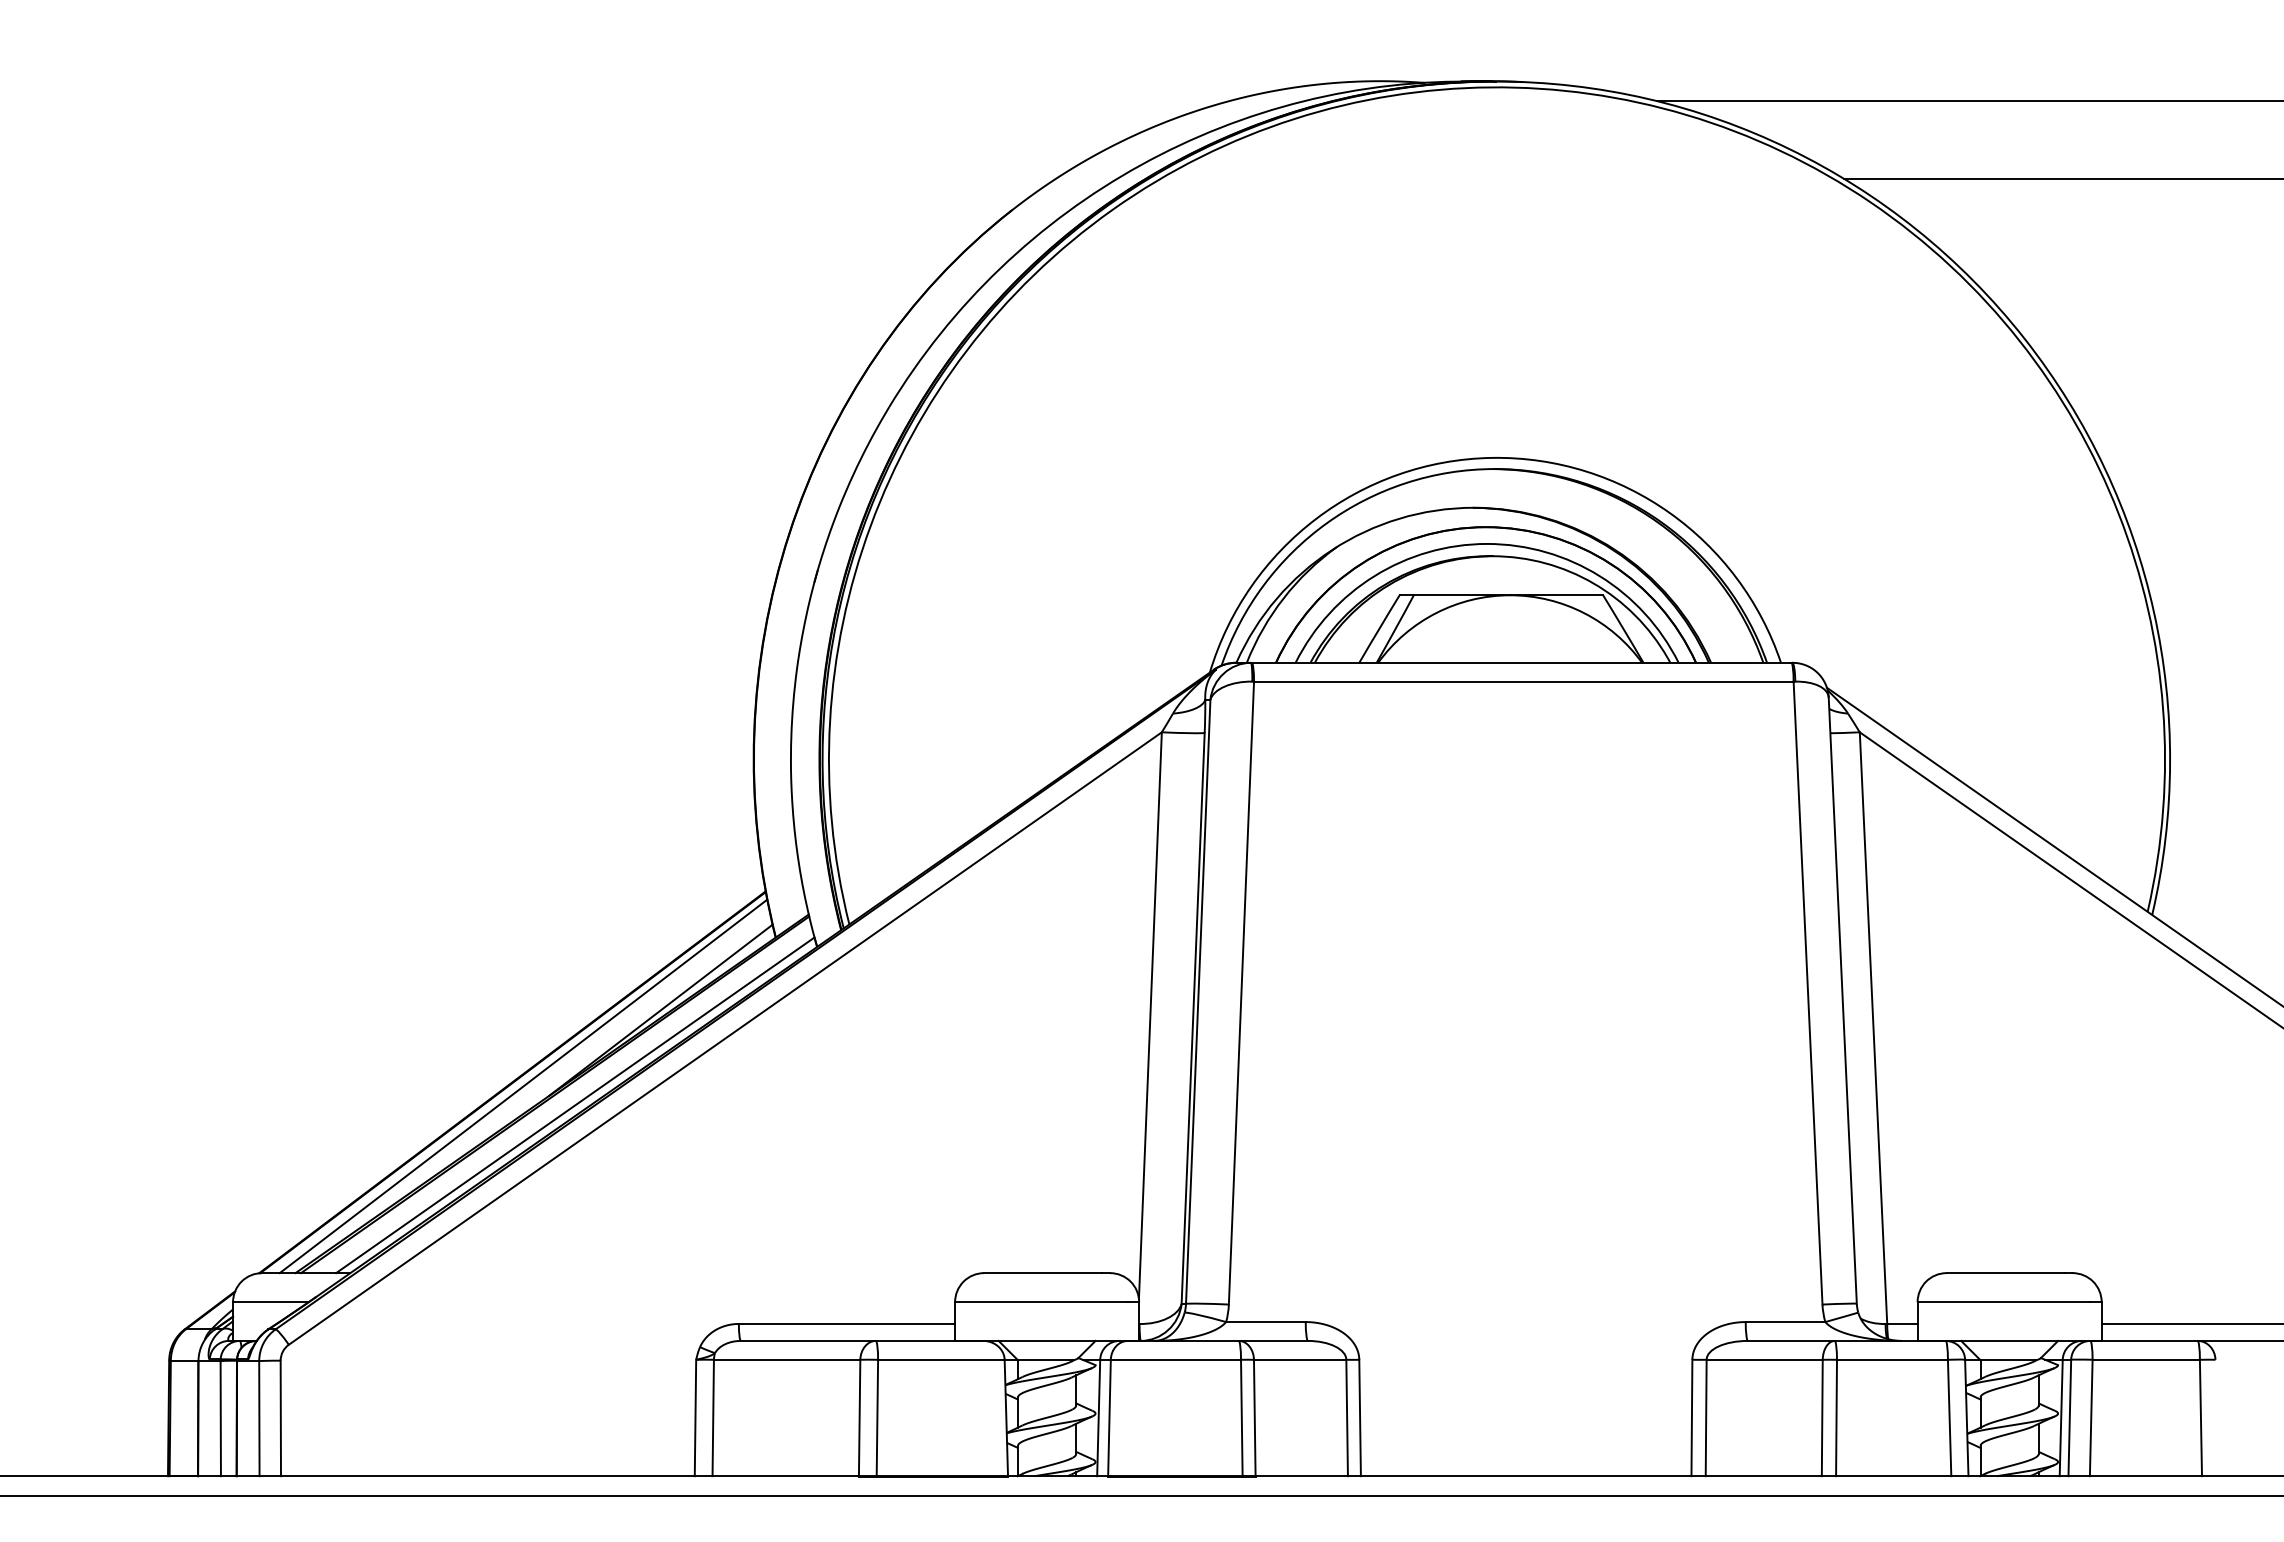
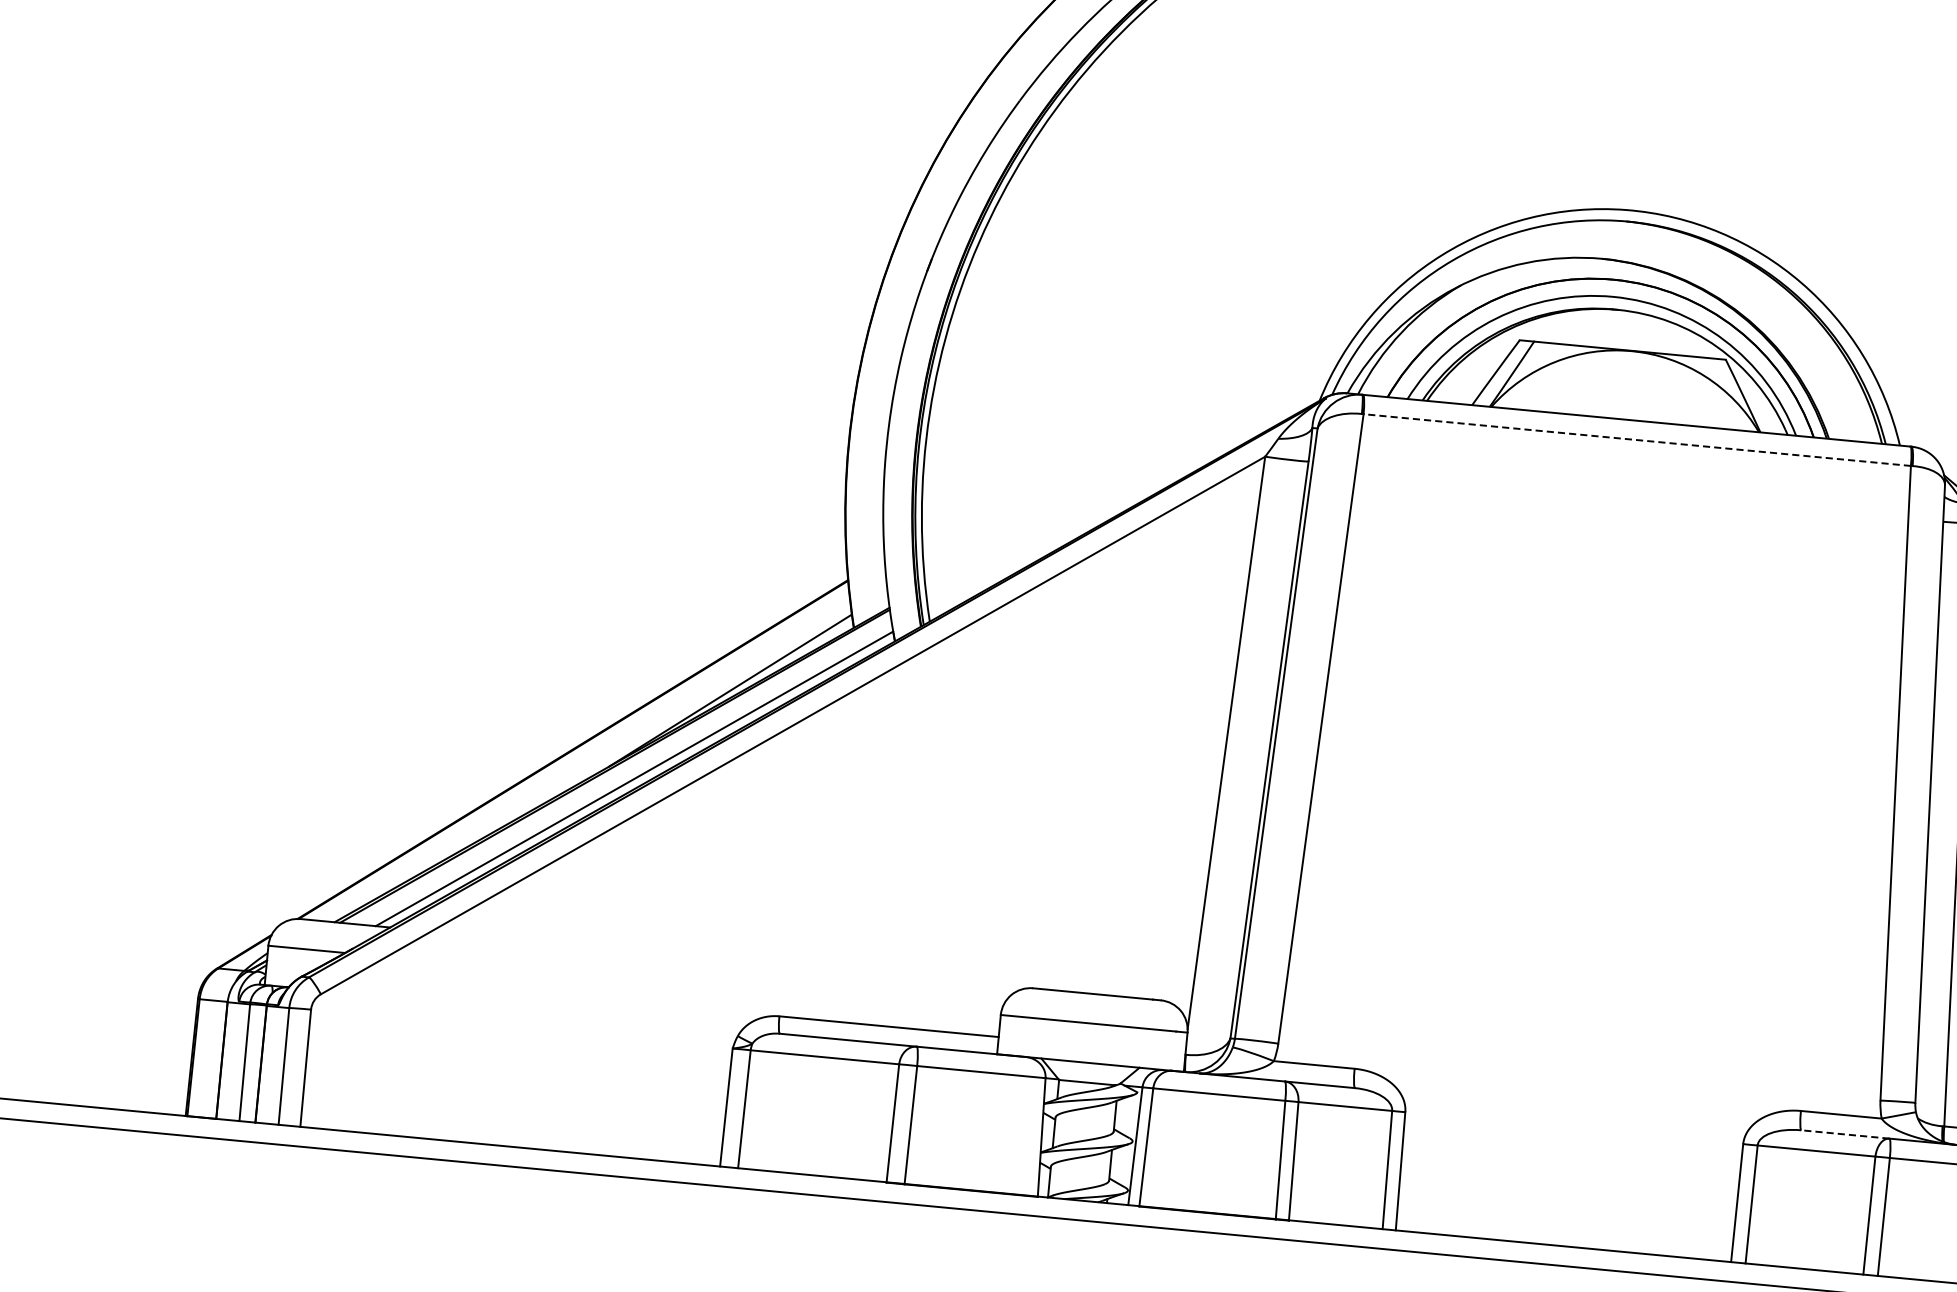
line: (1523, 681) -> (1636, 439), solid -> dashed
line: (523, 1086) -> (583, 754), removed
line: (1790, 1340) -> (1844, 1133), solid -> dashed

